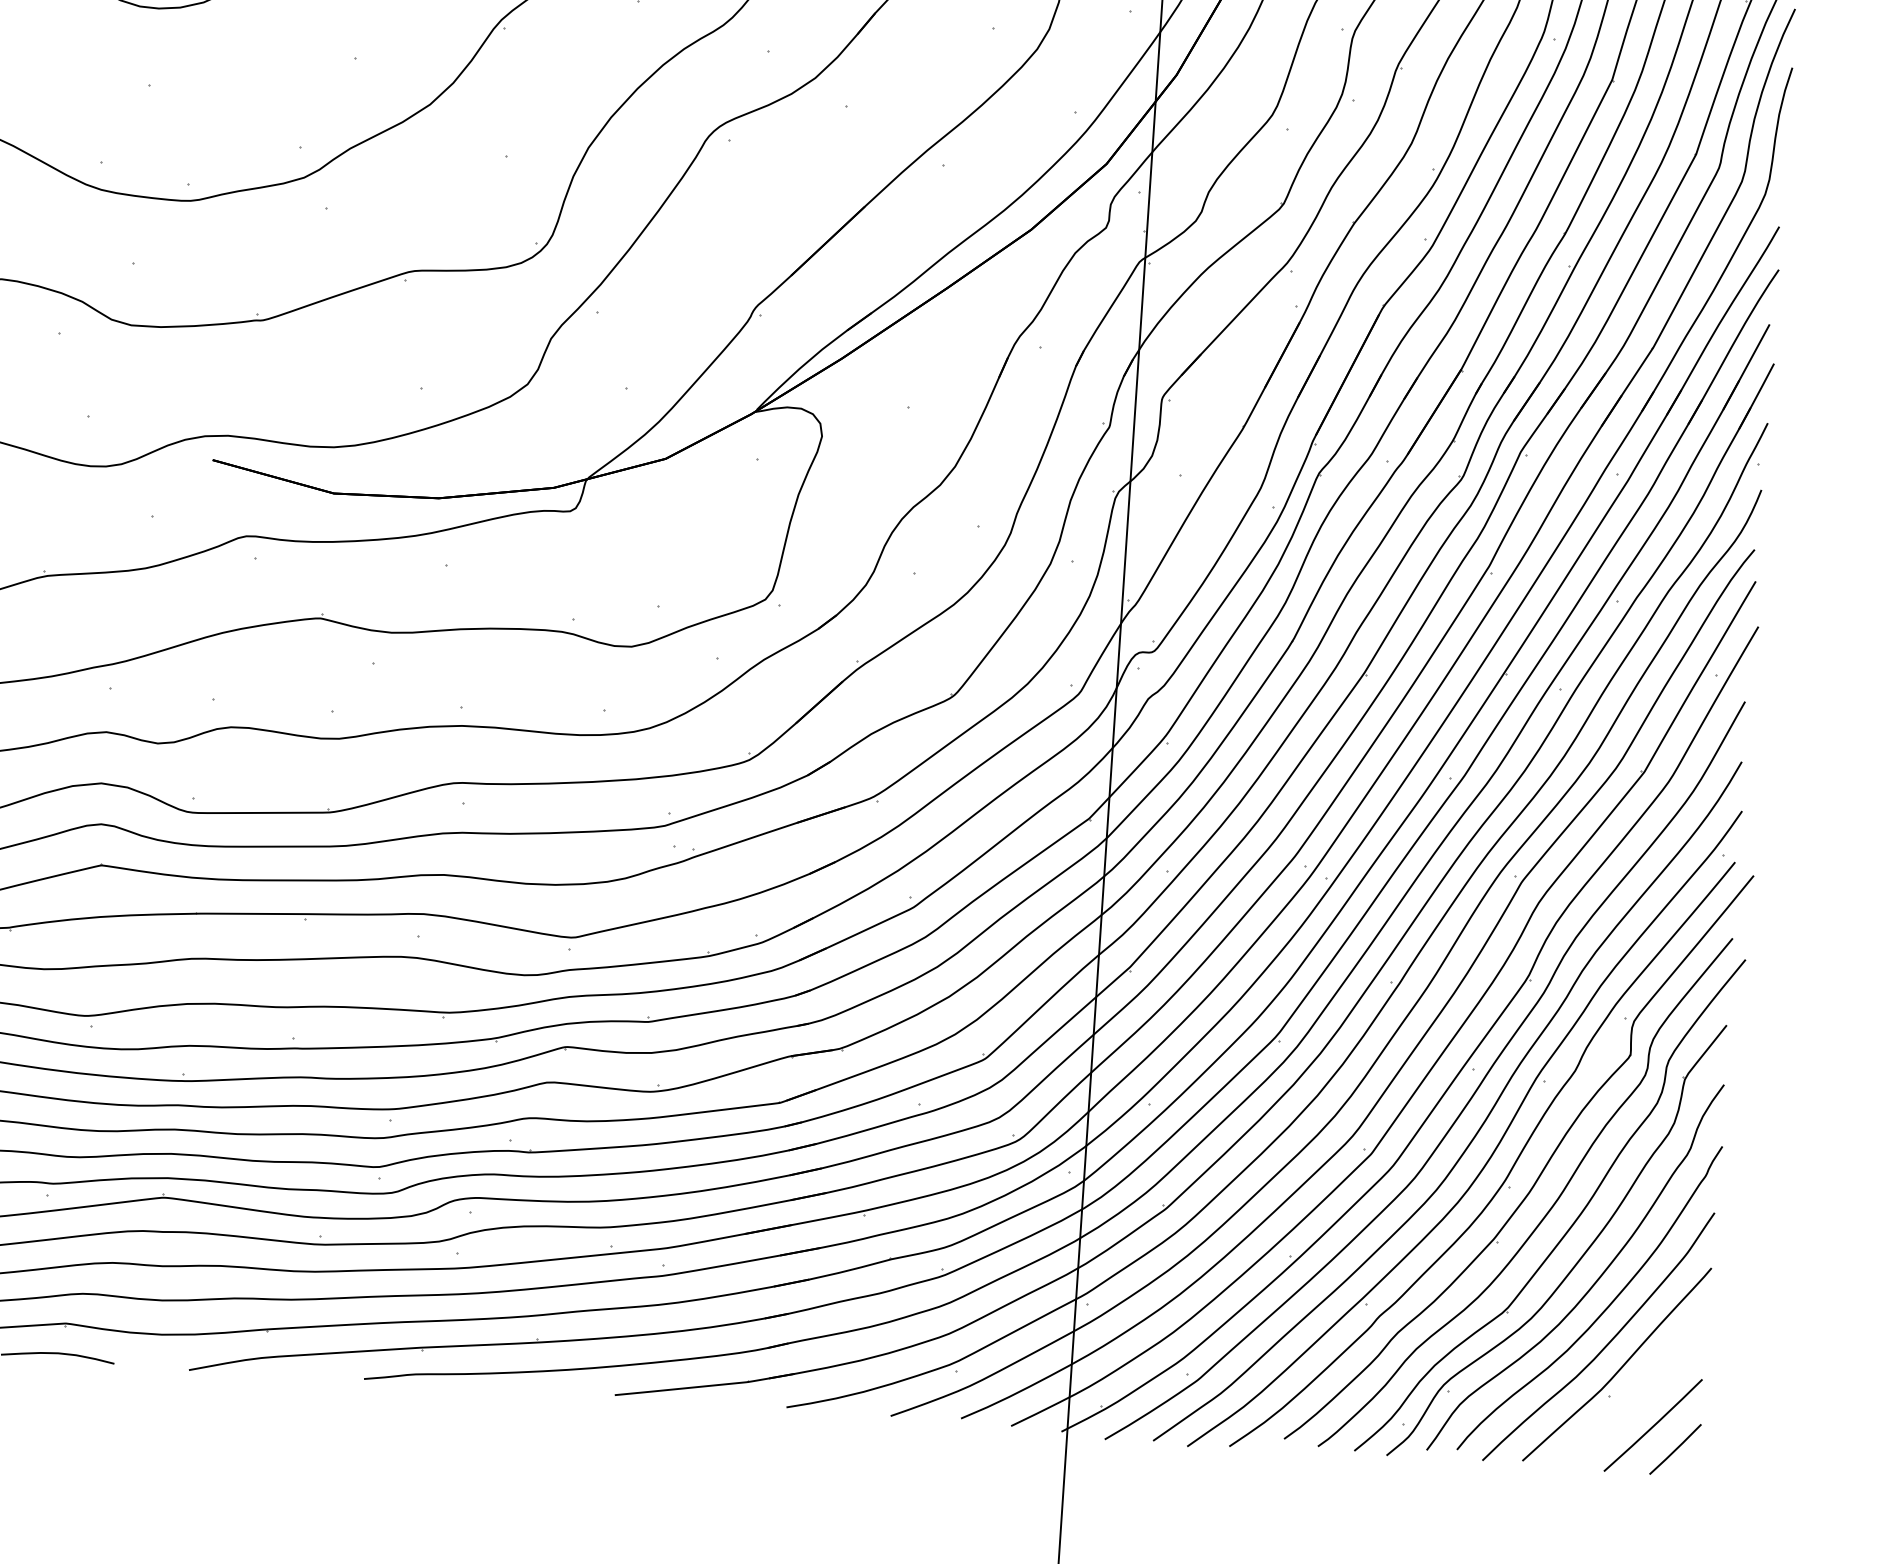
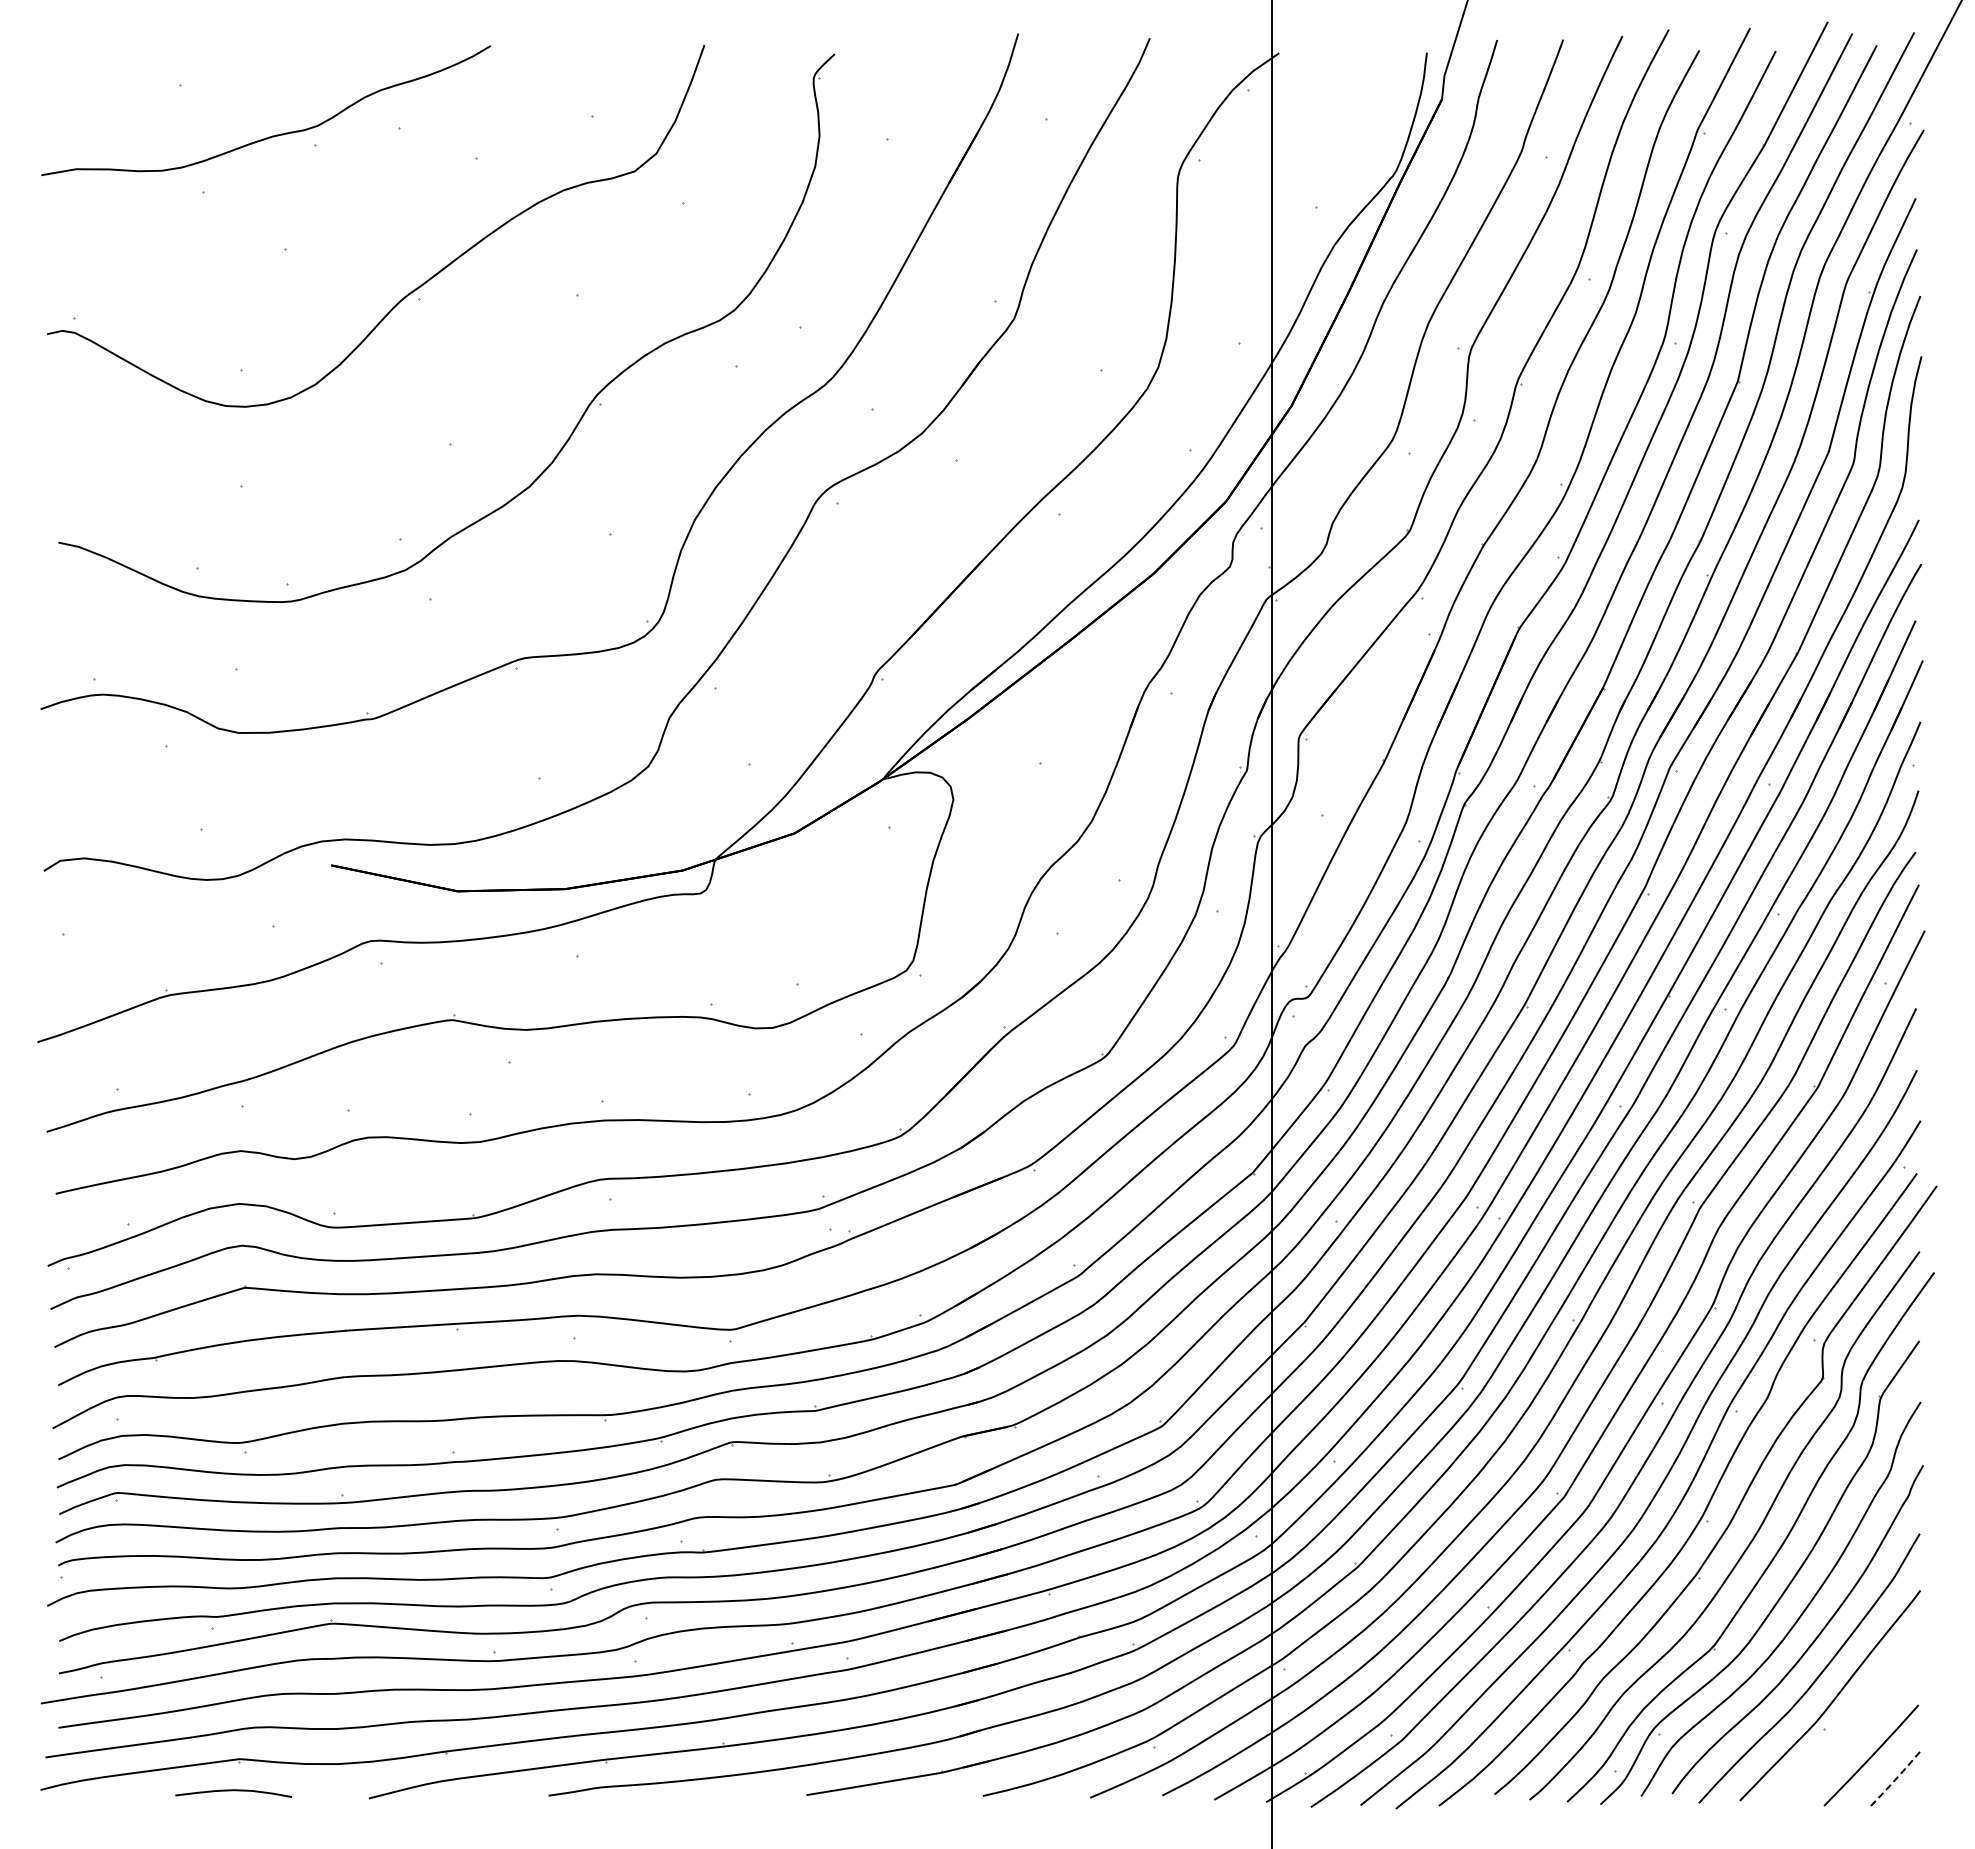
line: (1676, 1449) -> (1896, 1778), solid -> dashed

